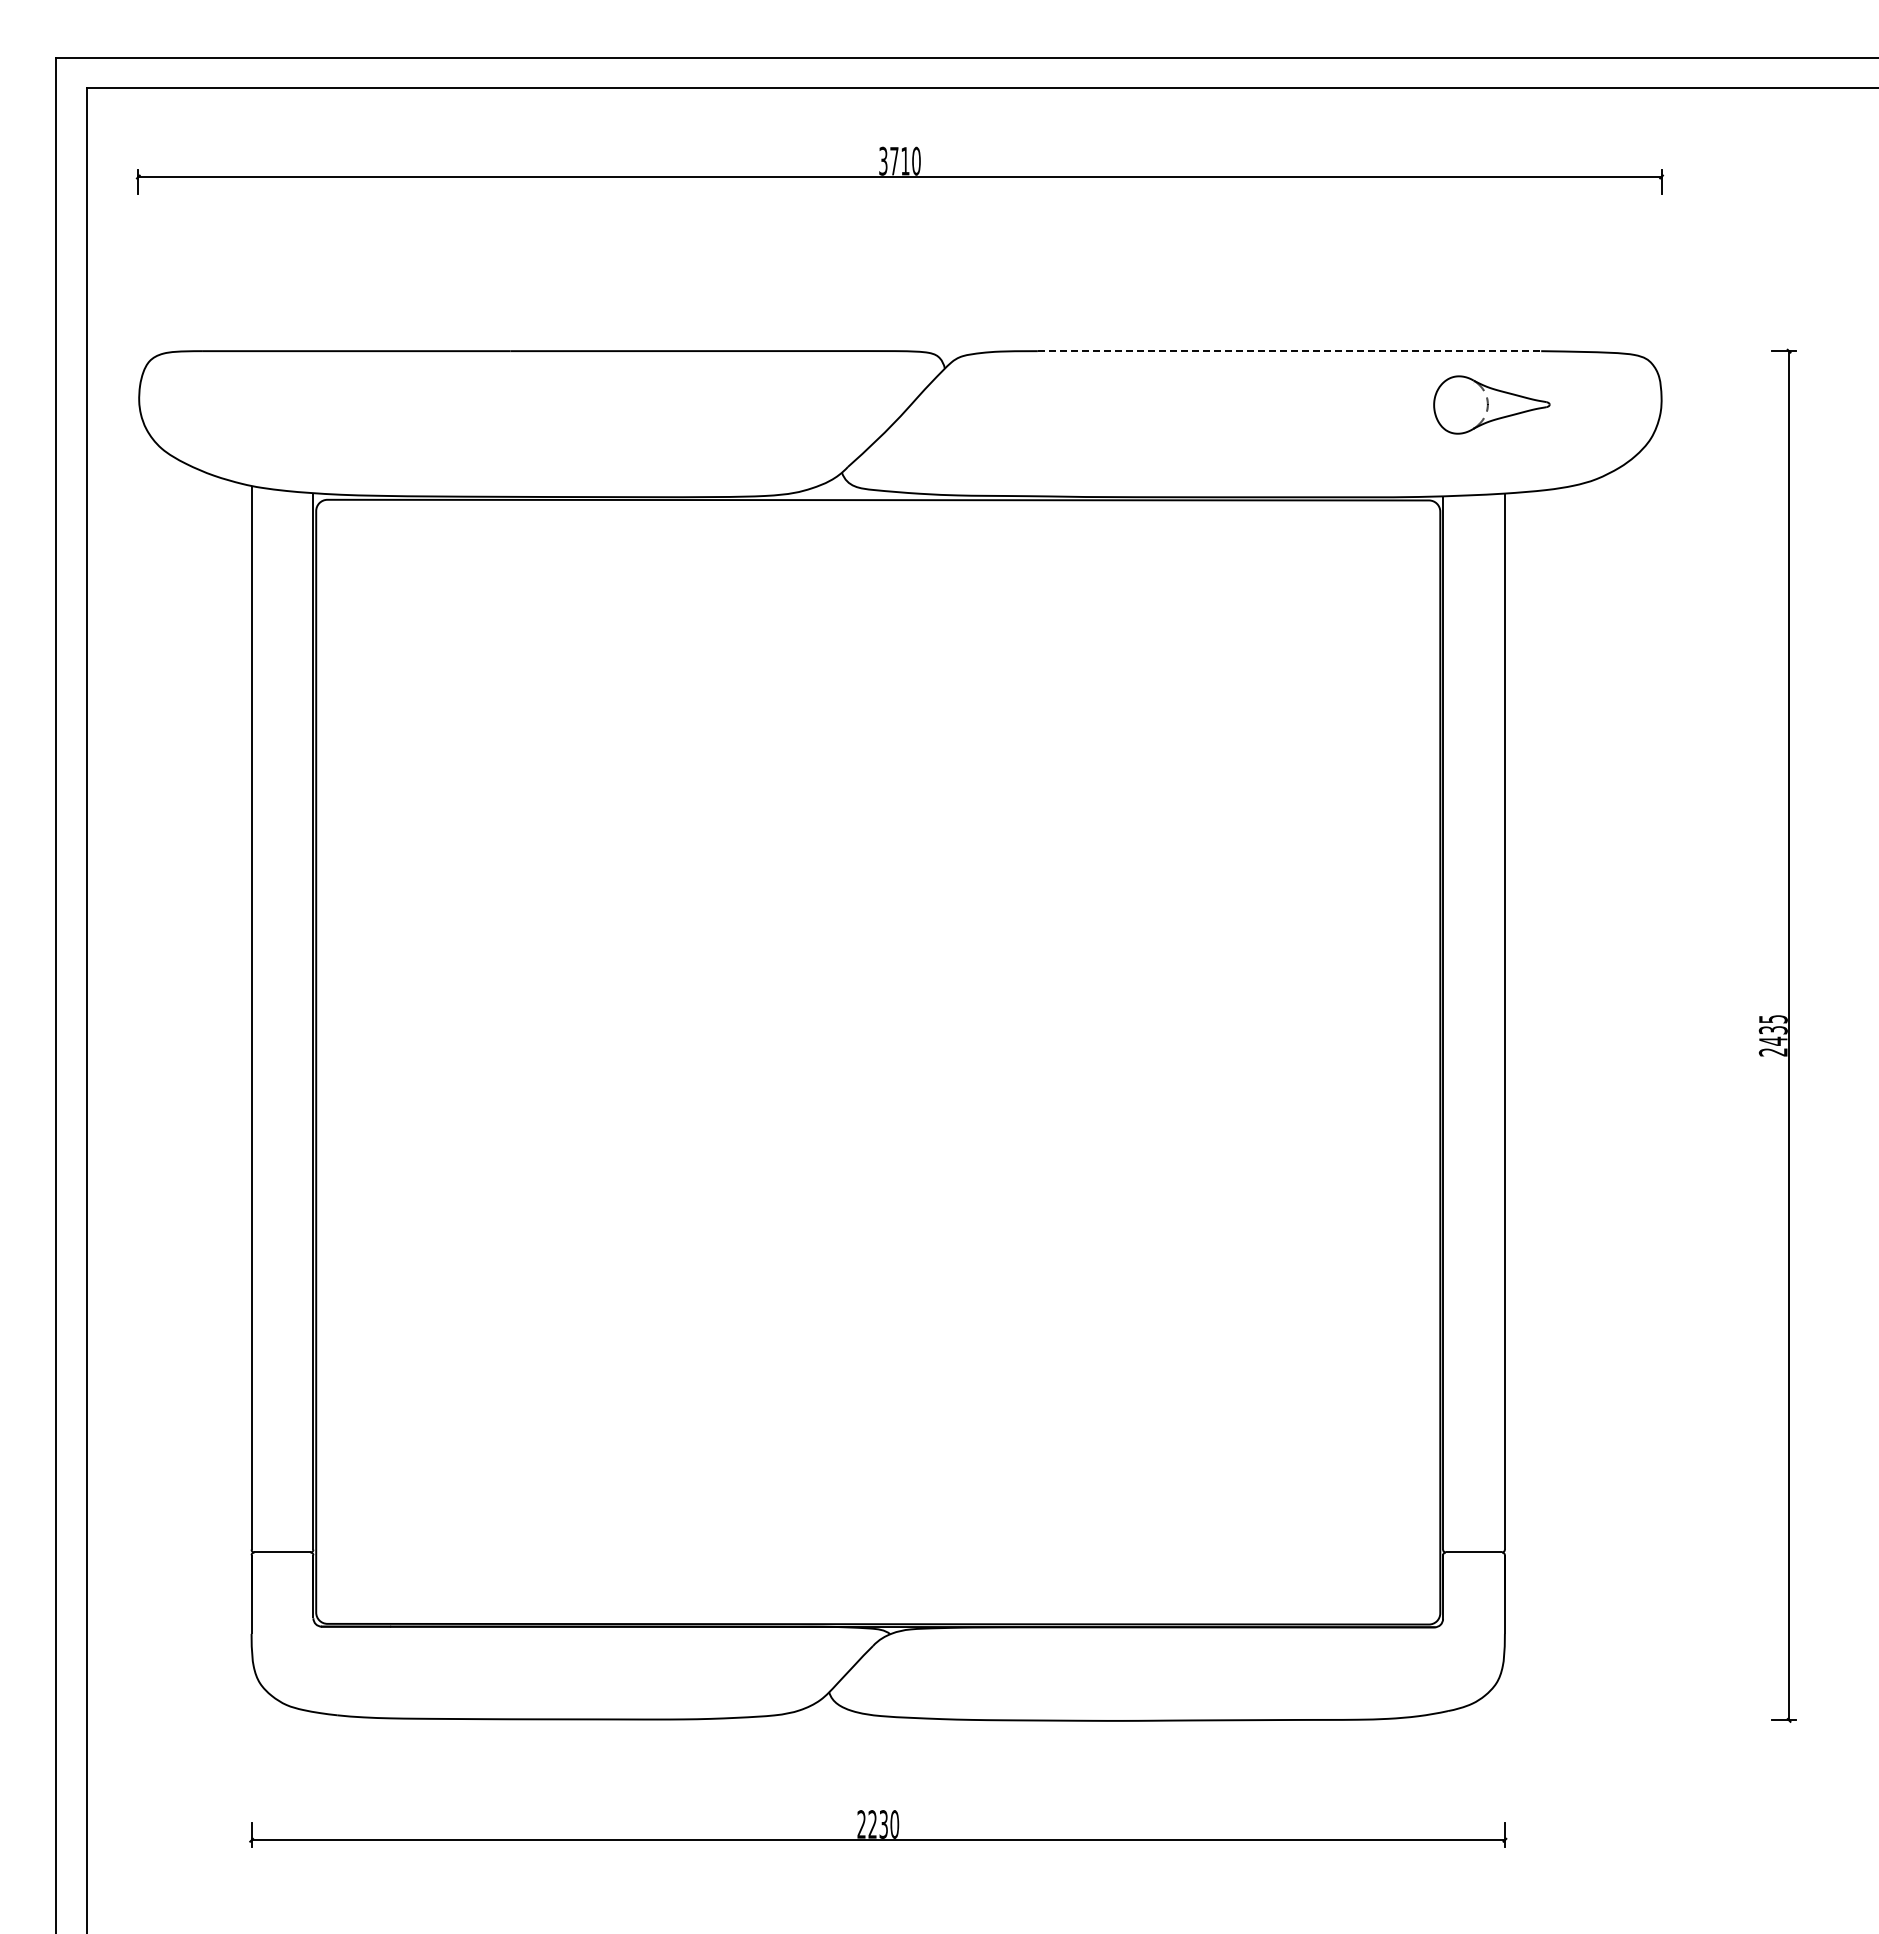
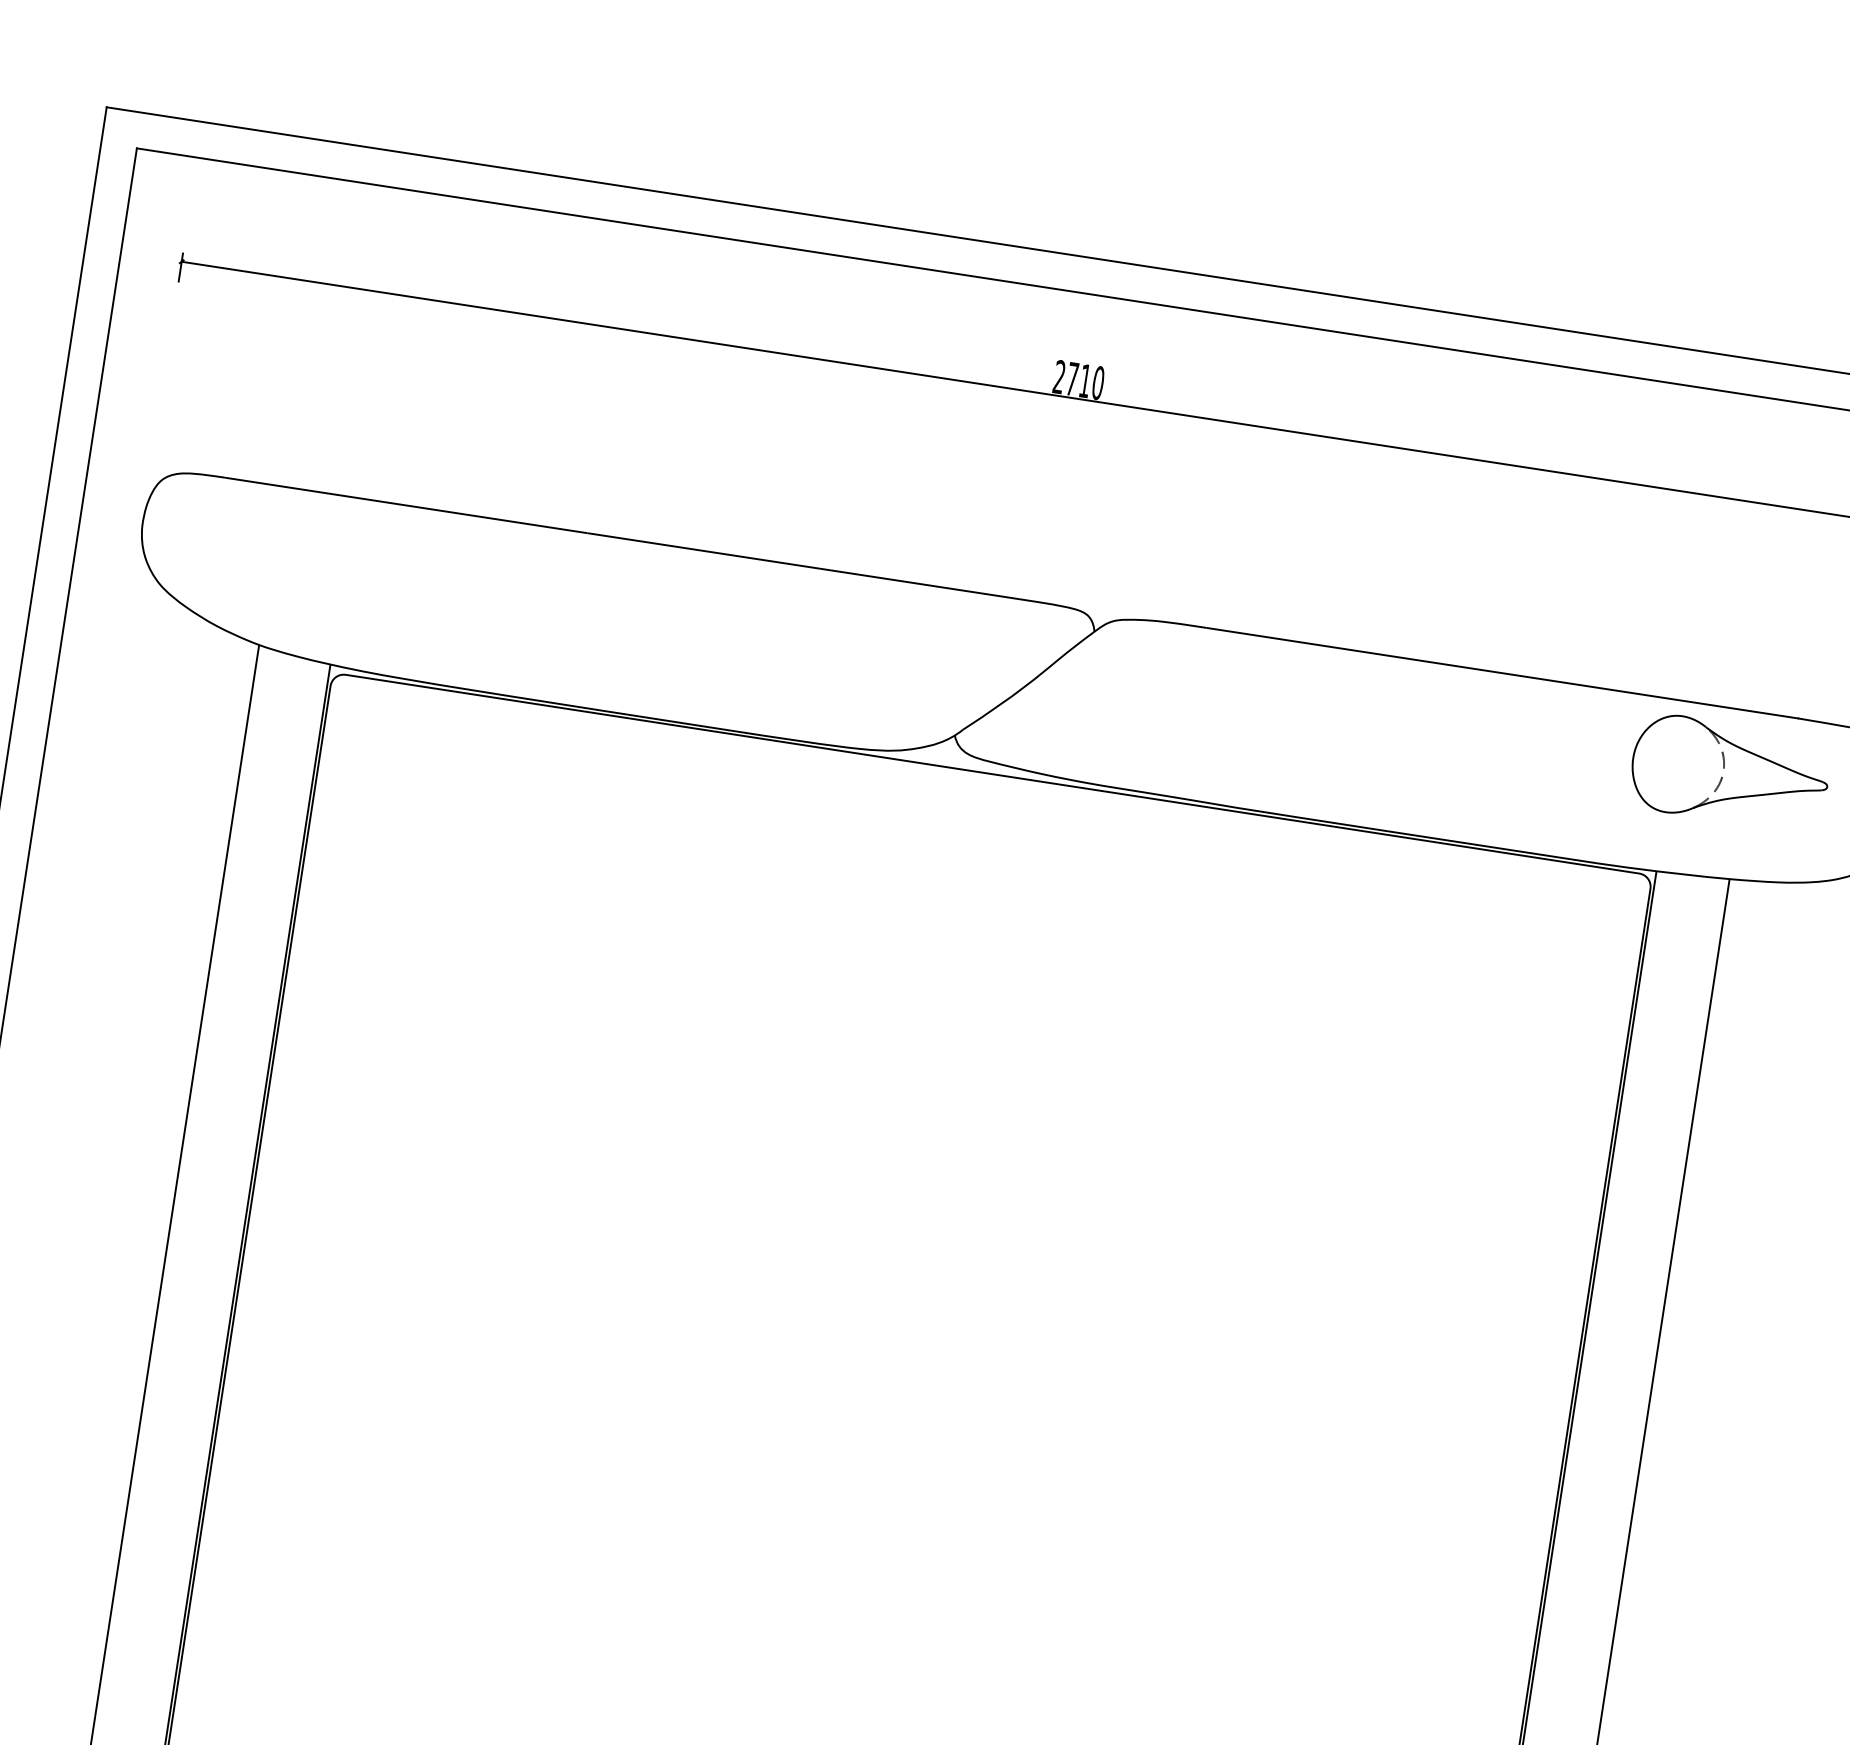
text: (883, 161) -> (1059, 377), 3710 -> 2710
line: (1290, 351) -> (1503, 673), dashed -> solid
part: (1491, 404) -> (1729, 772), size x1.43

